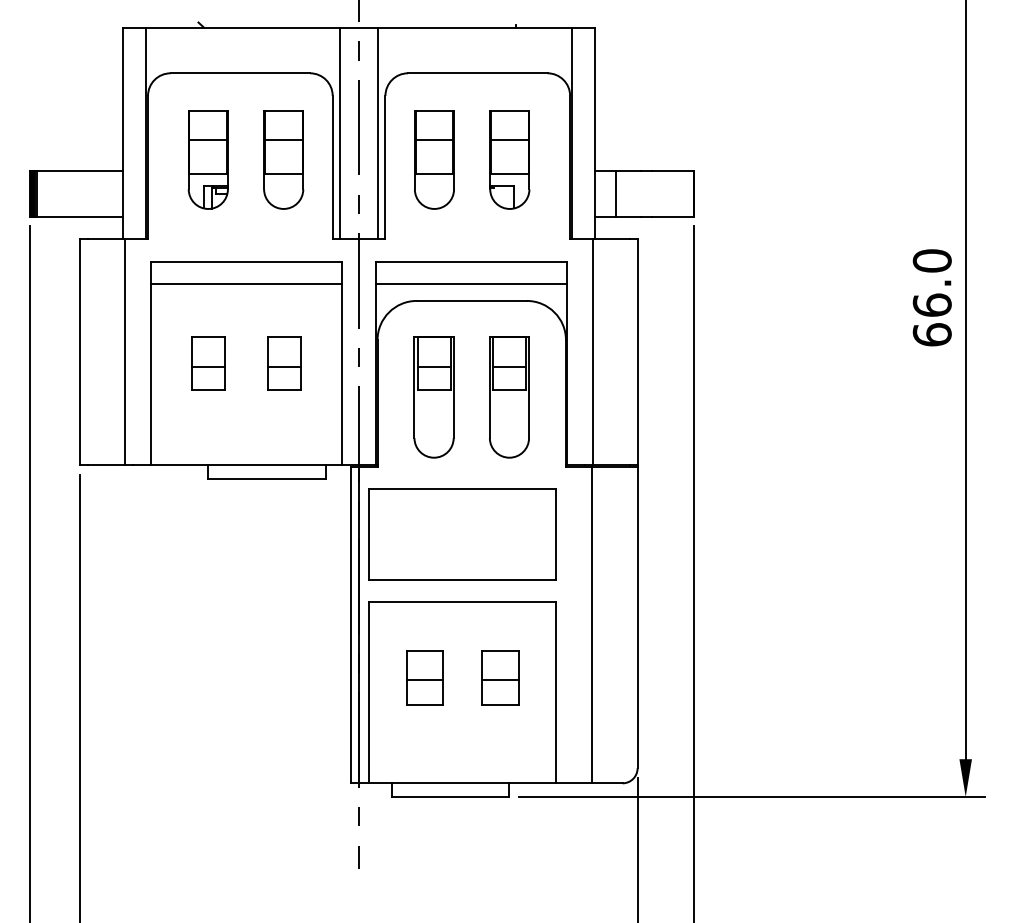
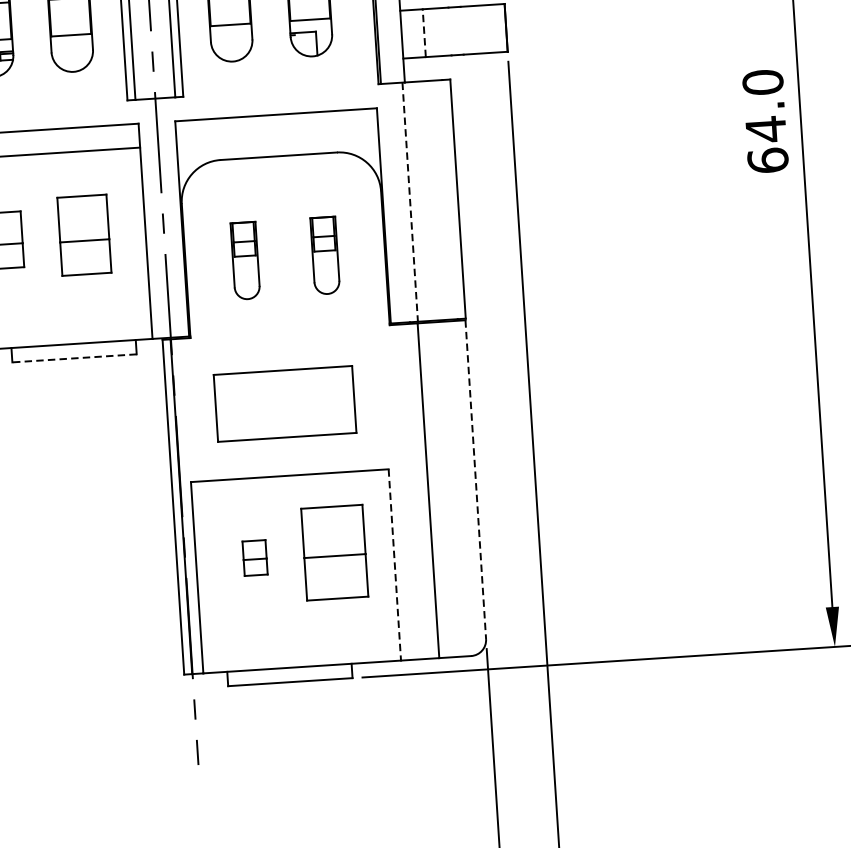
line: (616, 193) -> (424, 32), solid -> dashed
line: (471, 284) -> (277, 138), removed
text: (931, 305) -> (765, 129), 66.0 -> 64.0
line: (592, 352) -> (409, 202), solid -> dashed
part: (284, 363) -> (85, 235), size x1.4
part: (433, 397) -> (244, 260), size x0.6
part: (509, 397) -> (325, 255), size x0.6
line: (267, 478) -> (74, 357), solid -> dashed
part: (462, 534) -> (284, 403), size x0.7
line: (637, 617) -> (475, 479), solid -> dashed
part: (424, 677) -> (254, 557), size x0.6
part: (500, 677) -> (334, 552), size x1.6
line: (556, 693) -> (395, 565), solid -> dashed

